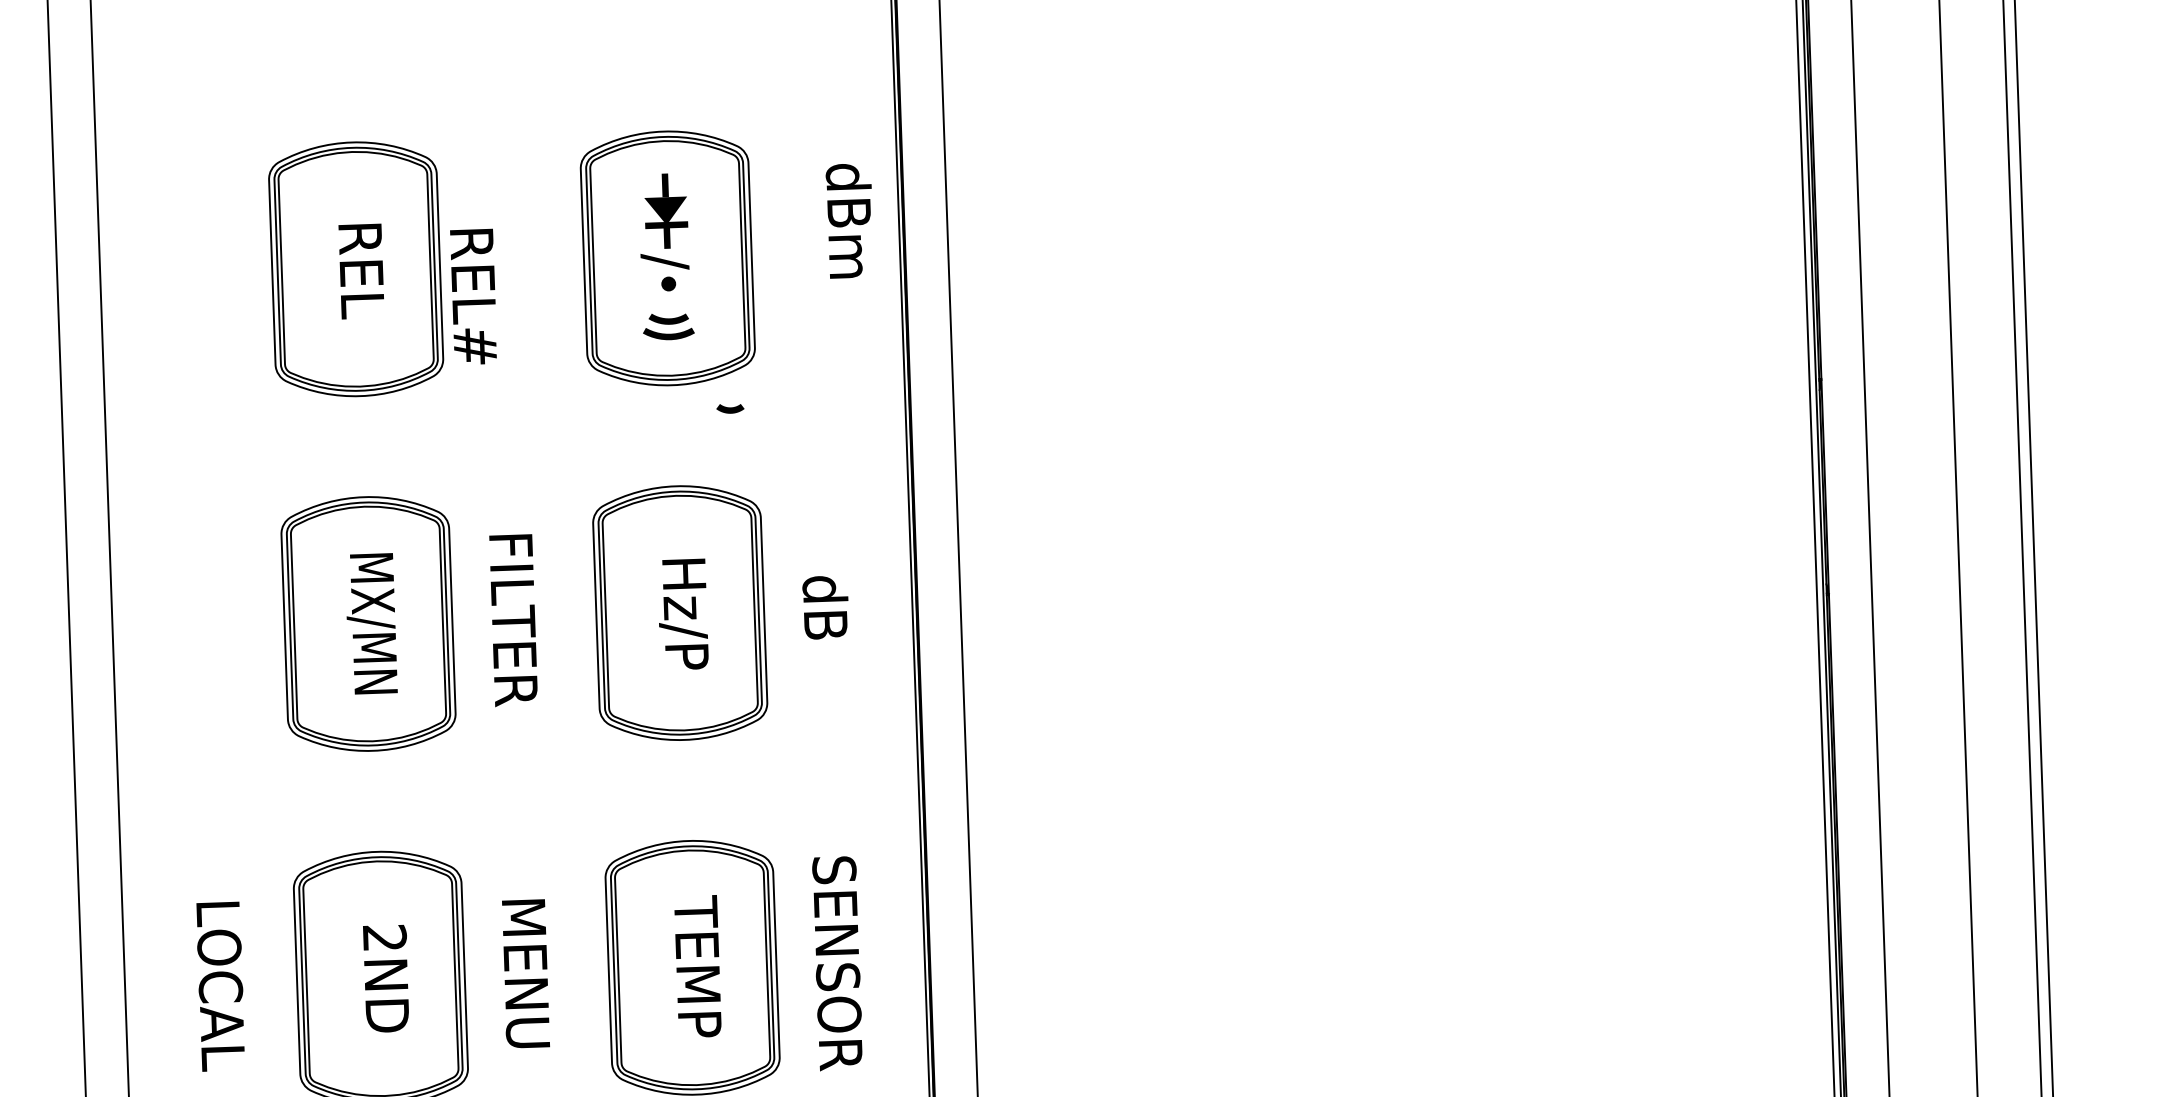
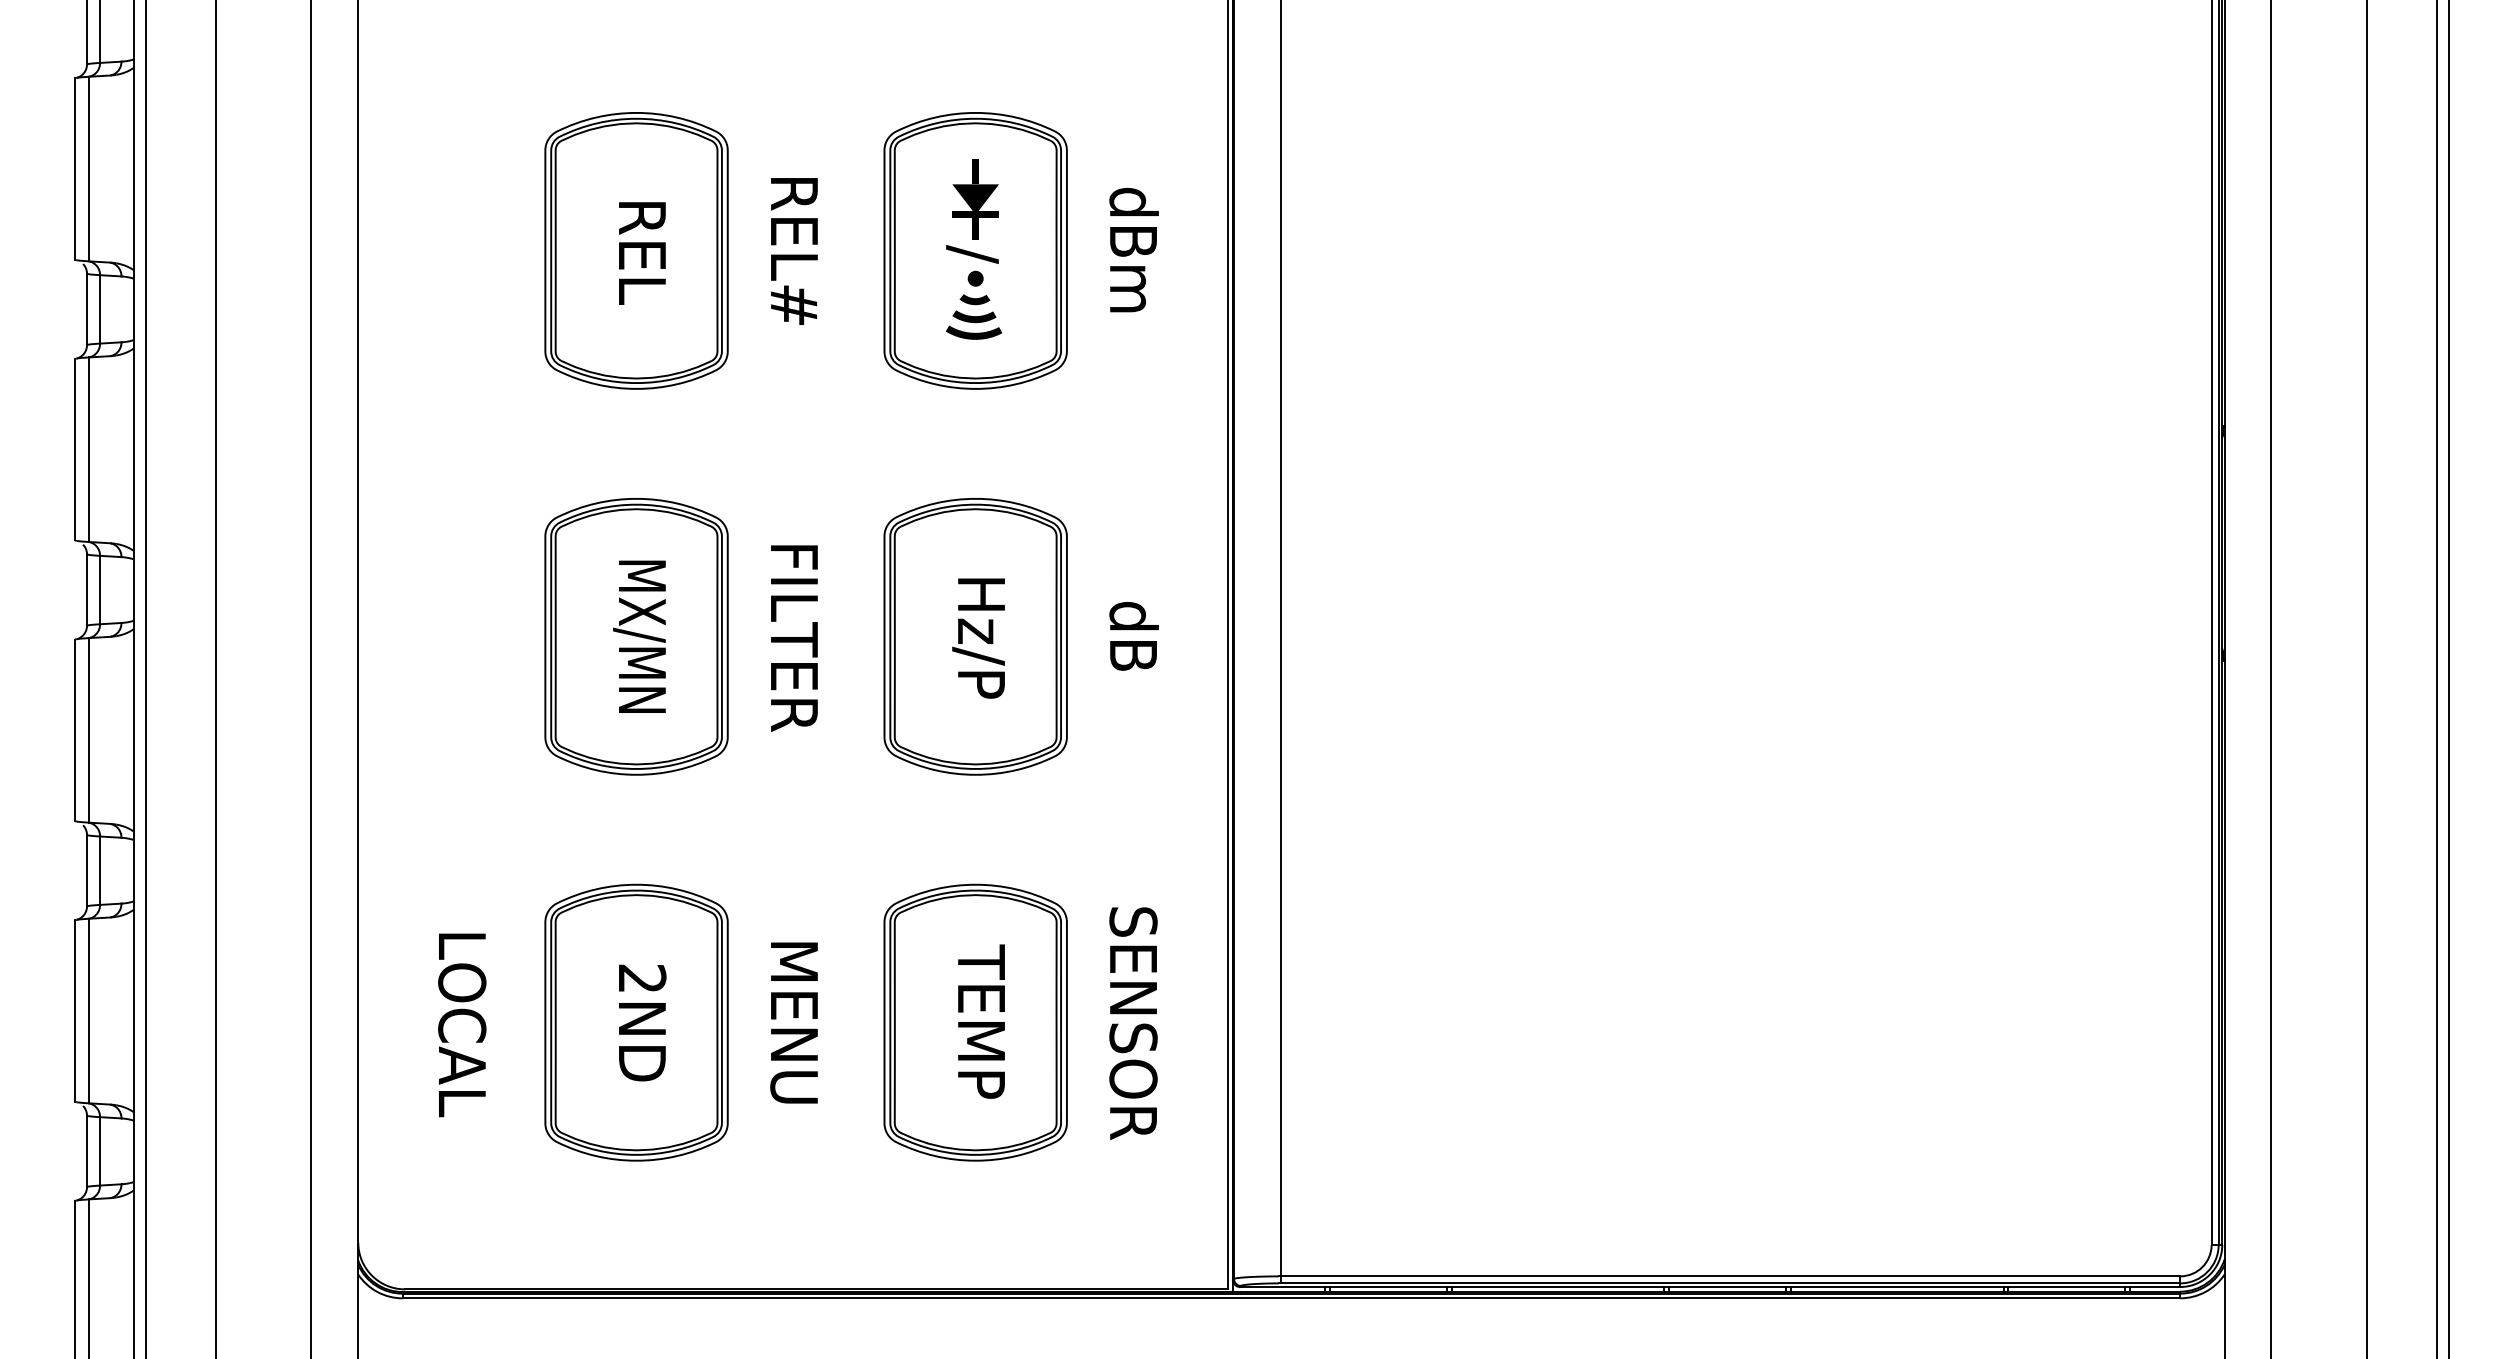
text: (849, 221) -> (1133, 250), moved
text: (473, 297) -> (794, 251), moved
curve: (729, 408) -> (974, 299), moved

